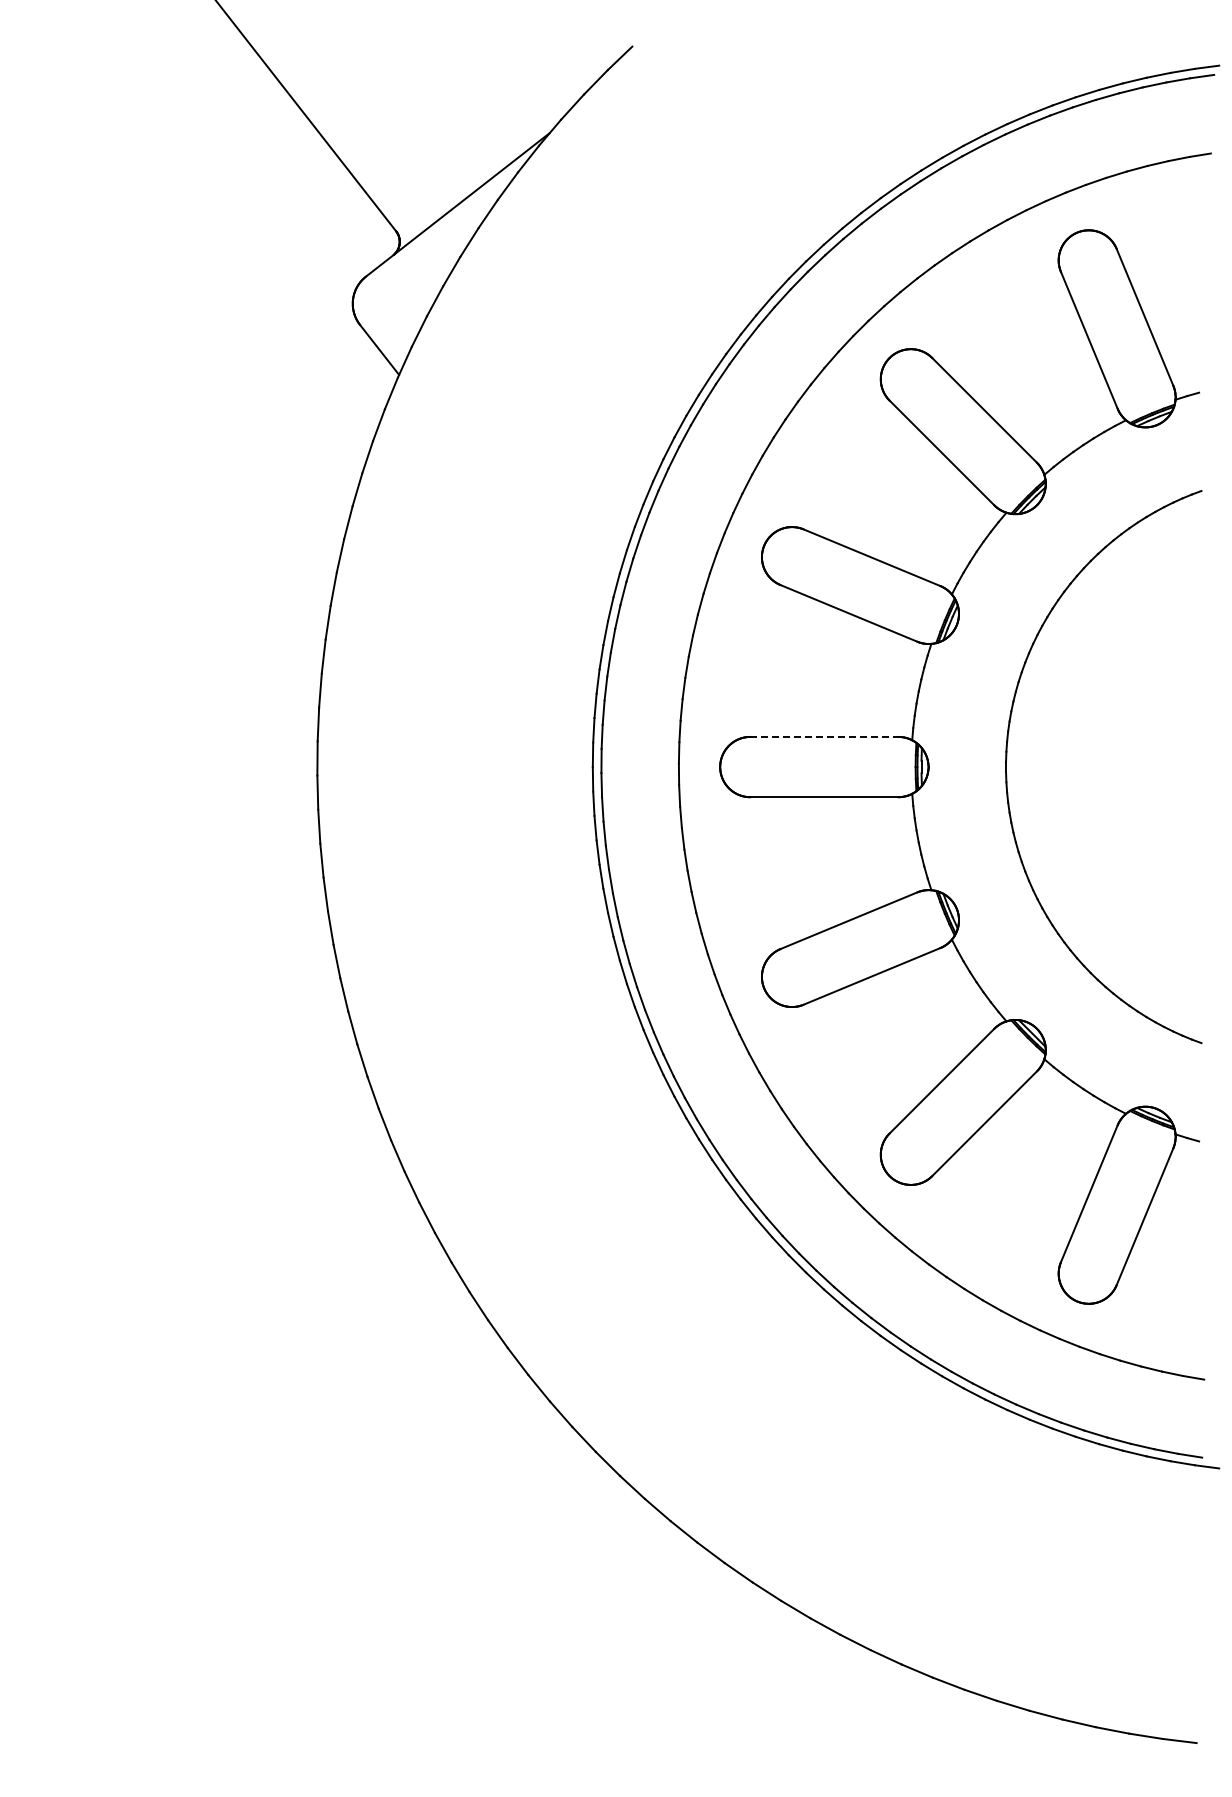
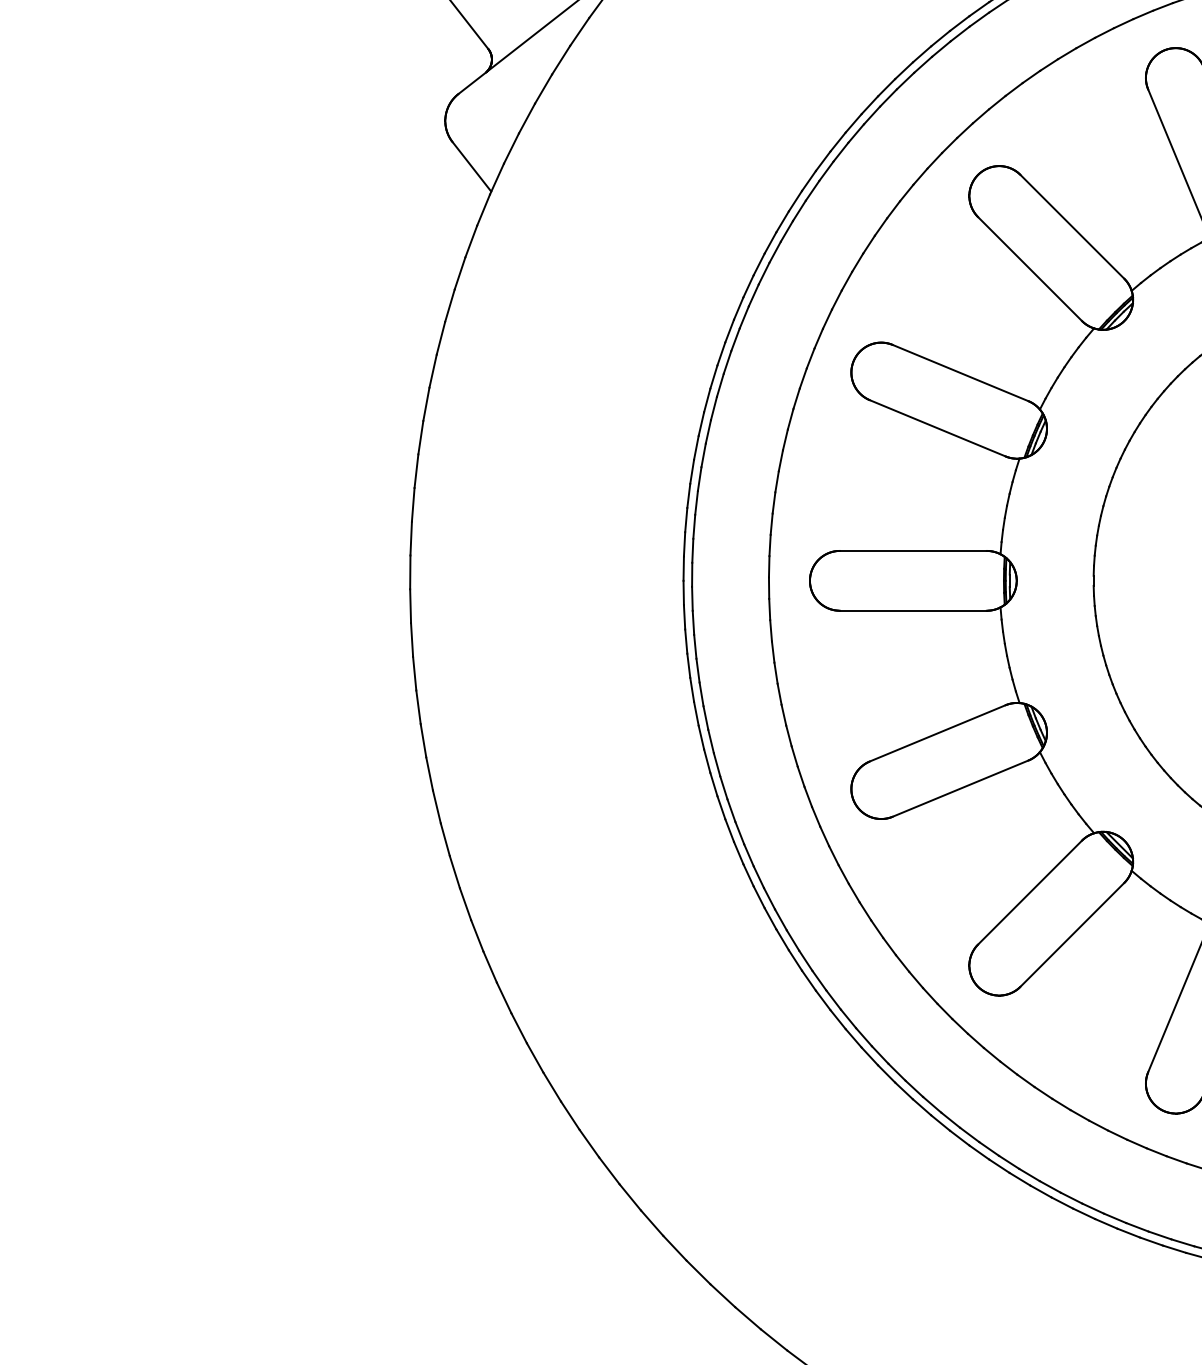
line: (824, 736) -> (913, 550), dashed -> solid

